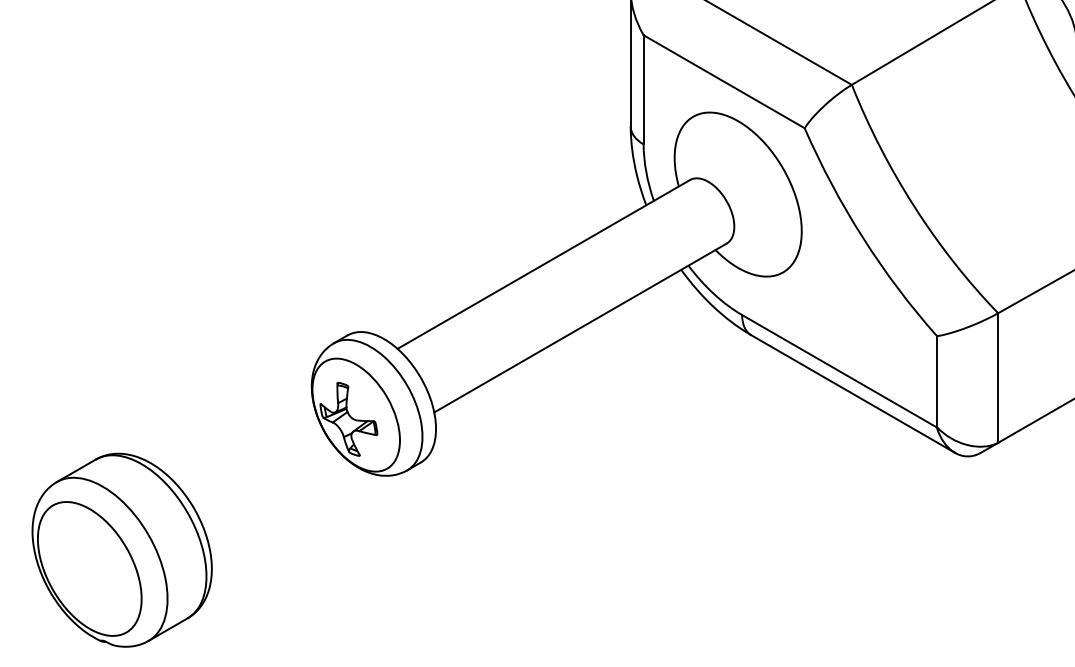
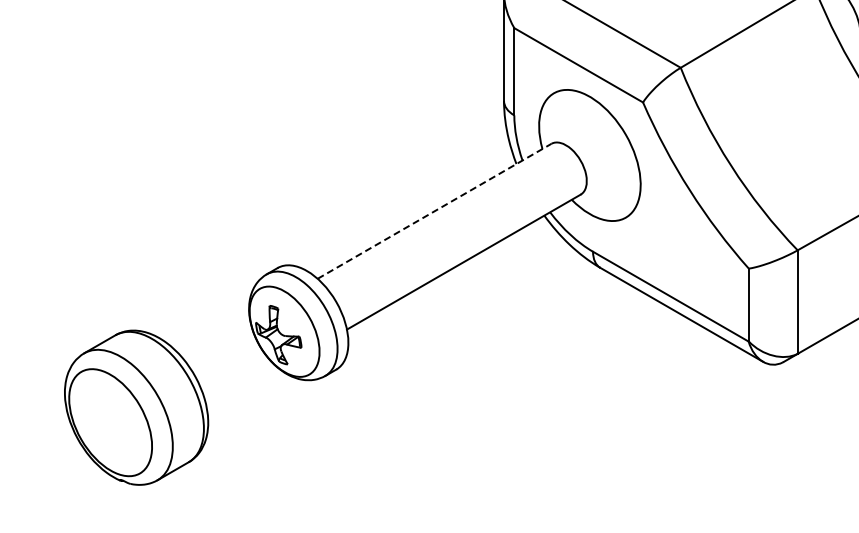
line: (543, 264) -> (434, 211), solid -> dashed
part: (122, 549) -> (136, 407), moved

